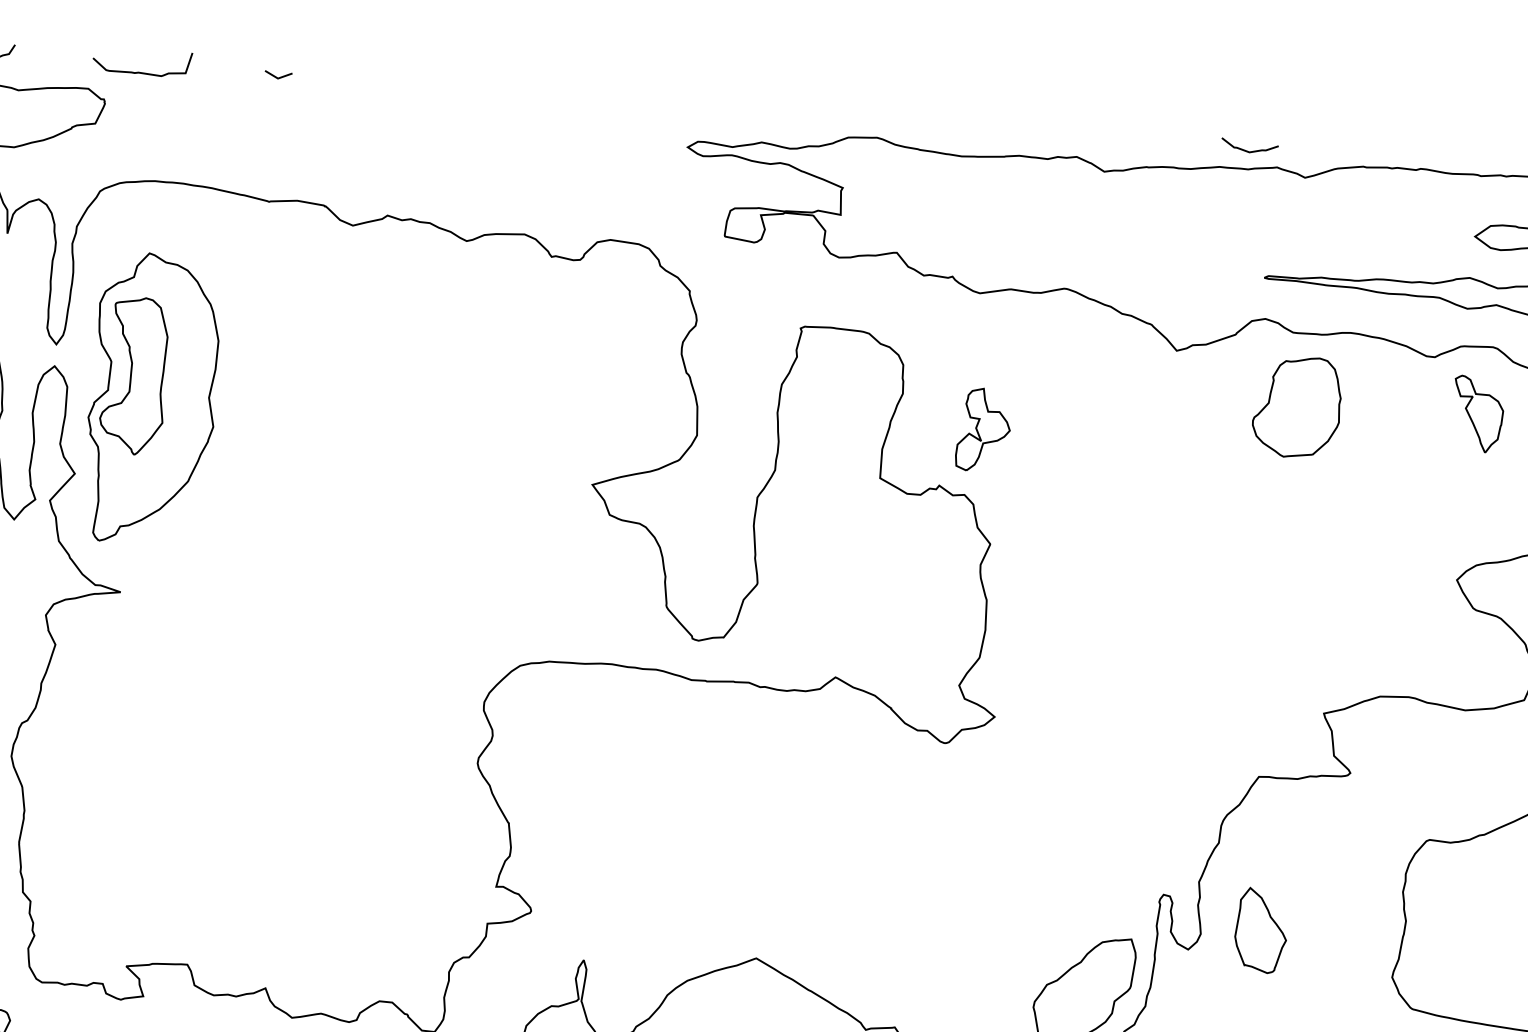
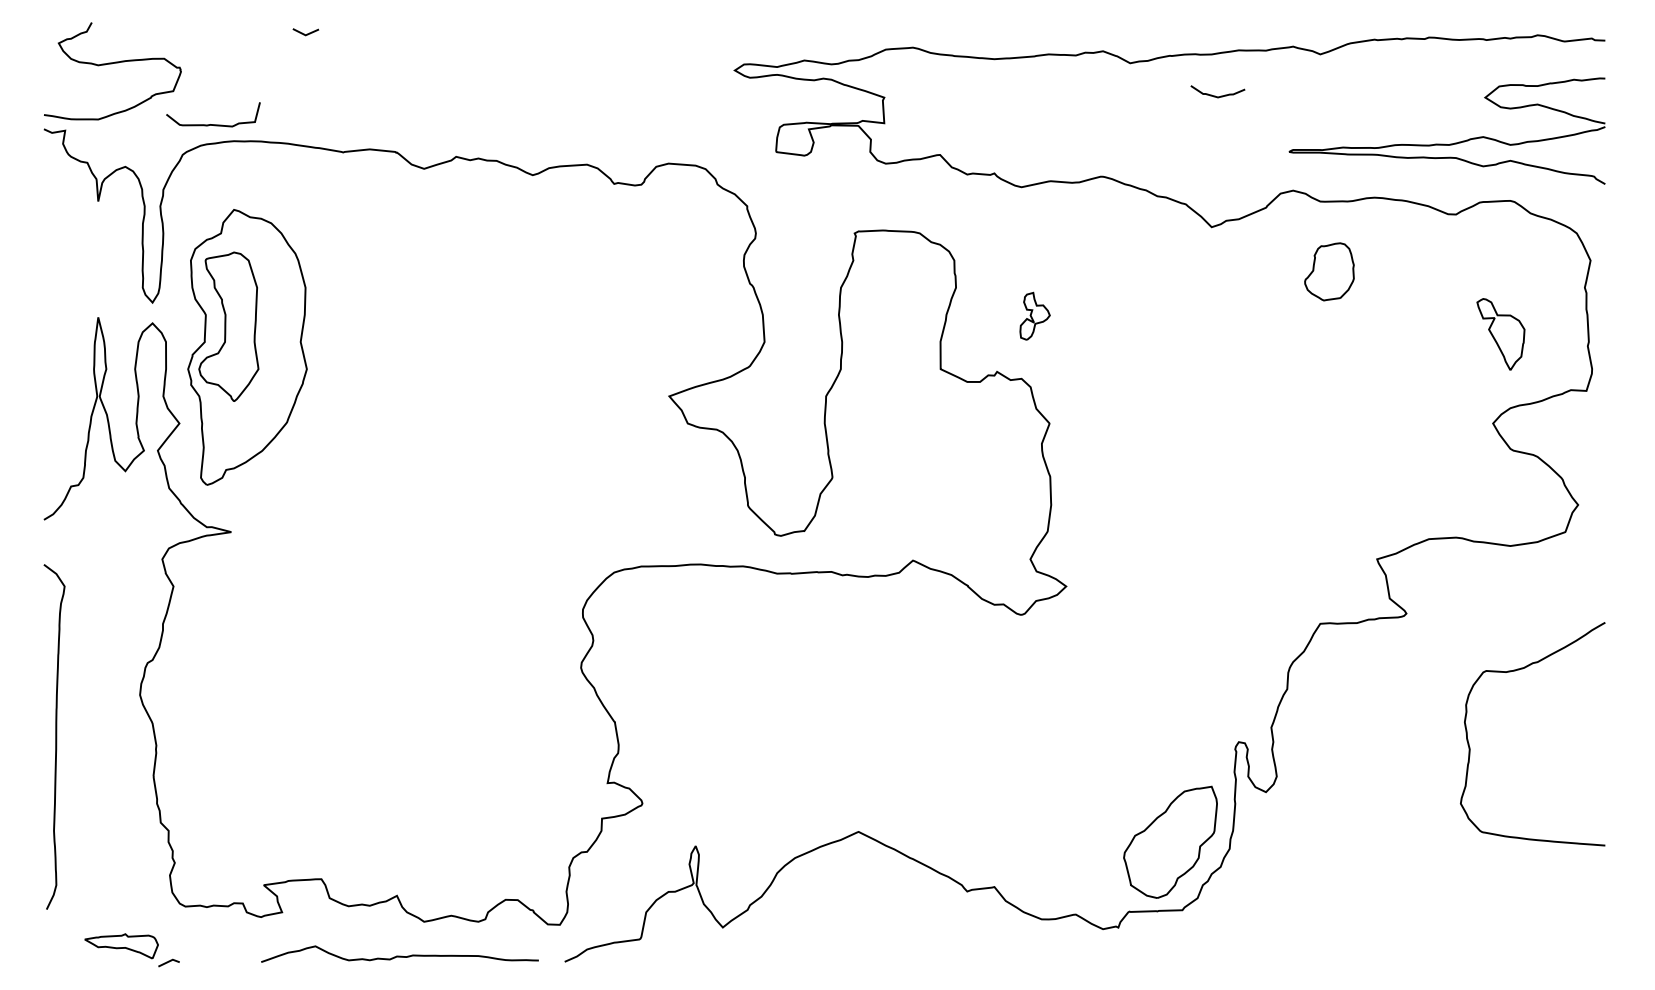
curve: (141, 72) -> (213, 124), moved
line: (276, 76) -> (304, 33), moved
curve: (1247, 150) -> (1215, 95), moved
part: (1297, 406) -> (1329, 271), size x0.6
part: (1477, 414) -> (1500, 334), moved
part: (983, 430) -> (1034, 316), size x0.6
part: (1261, 930) -> (1333, 768), removed

